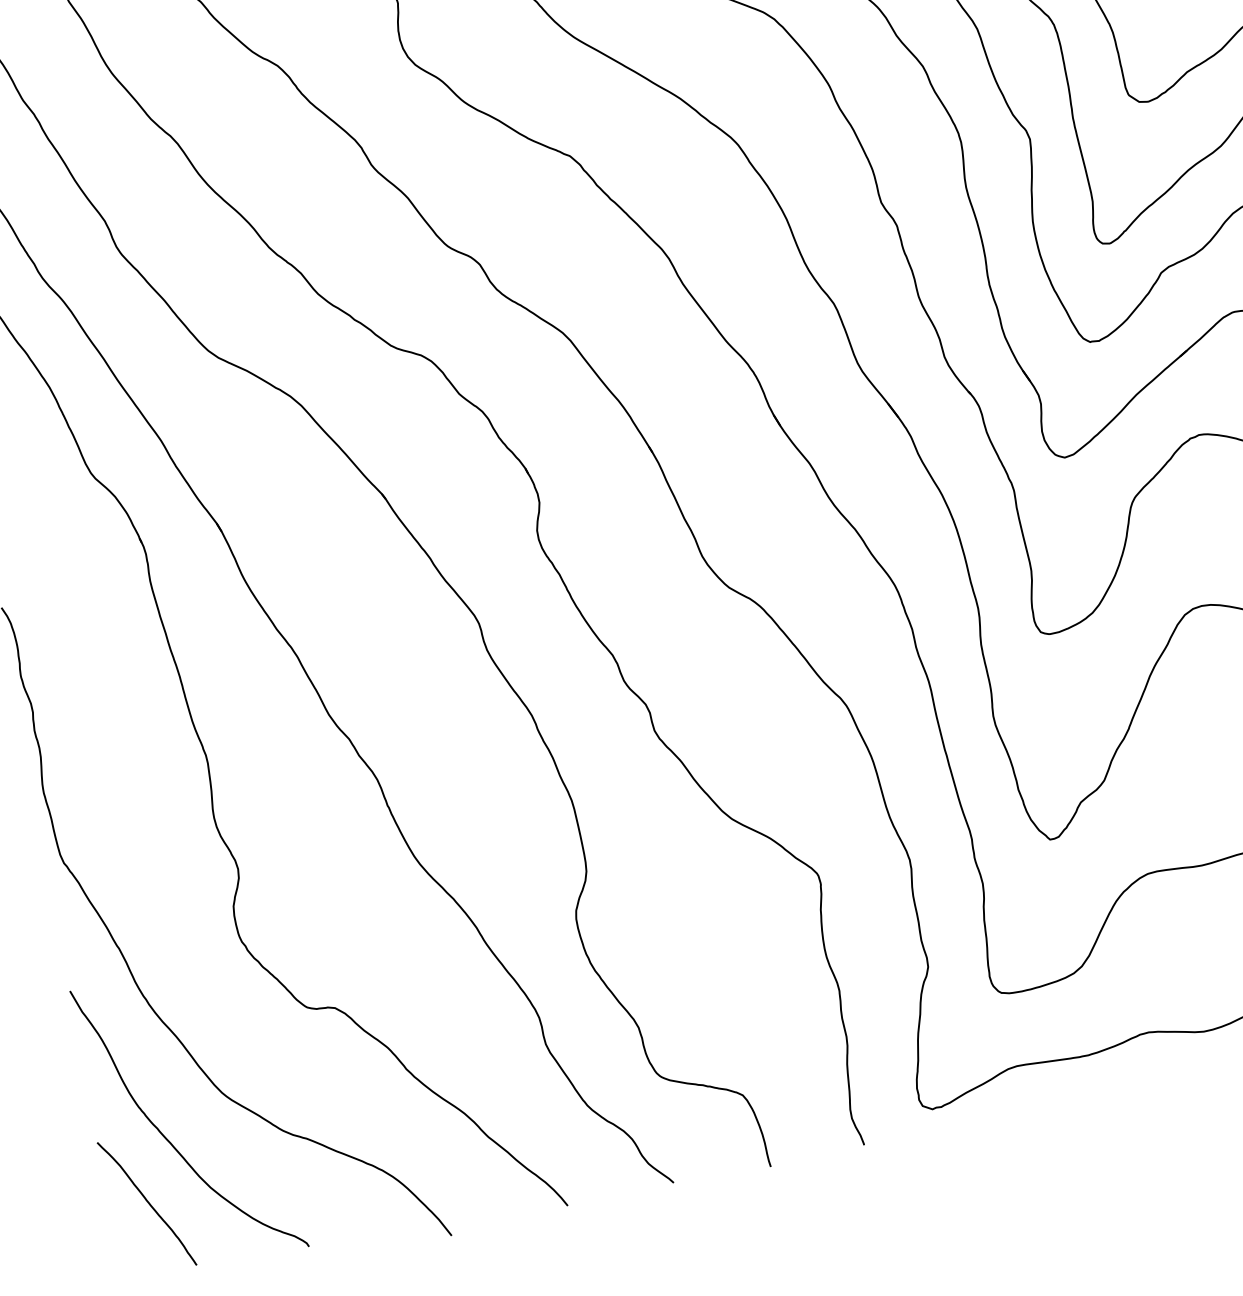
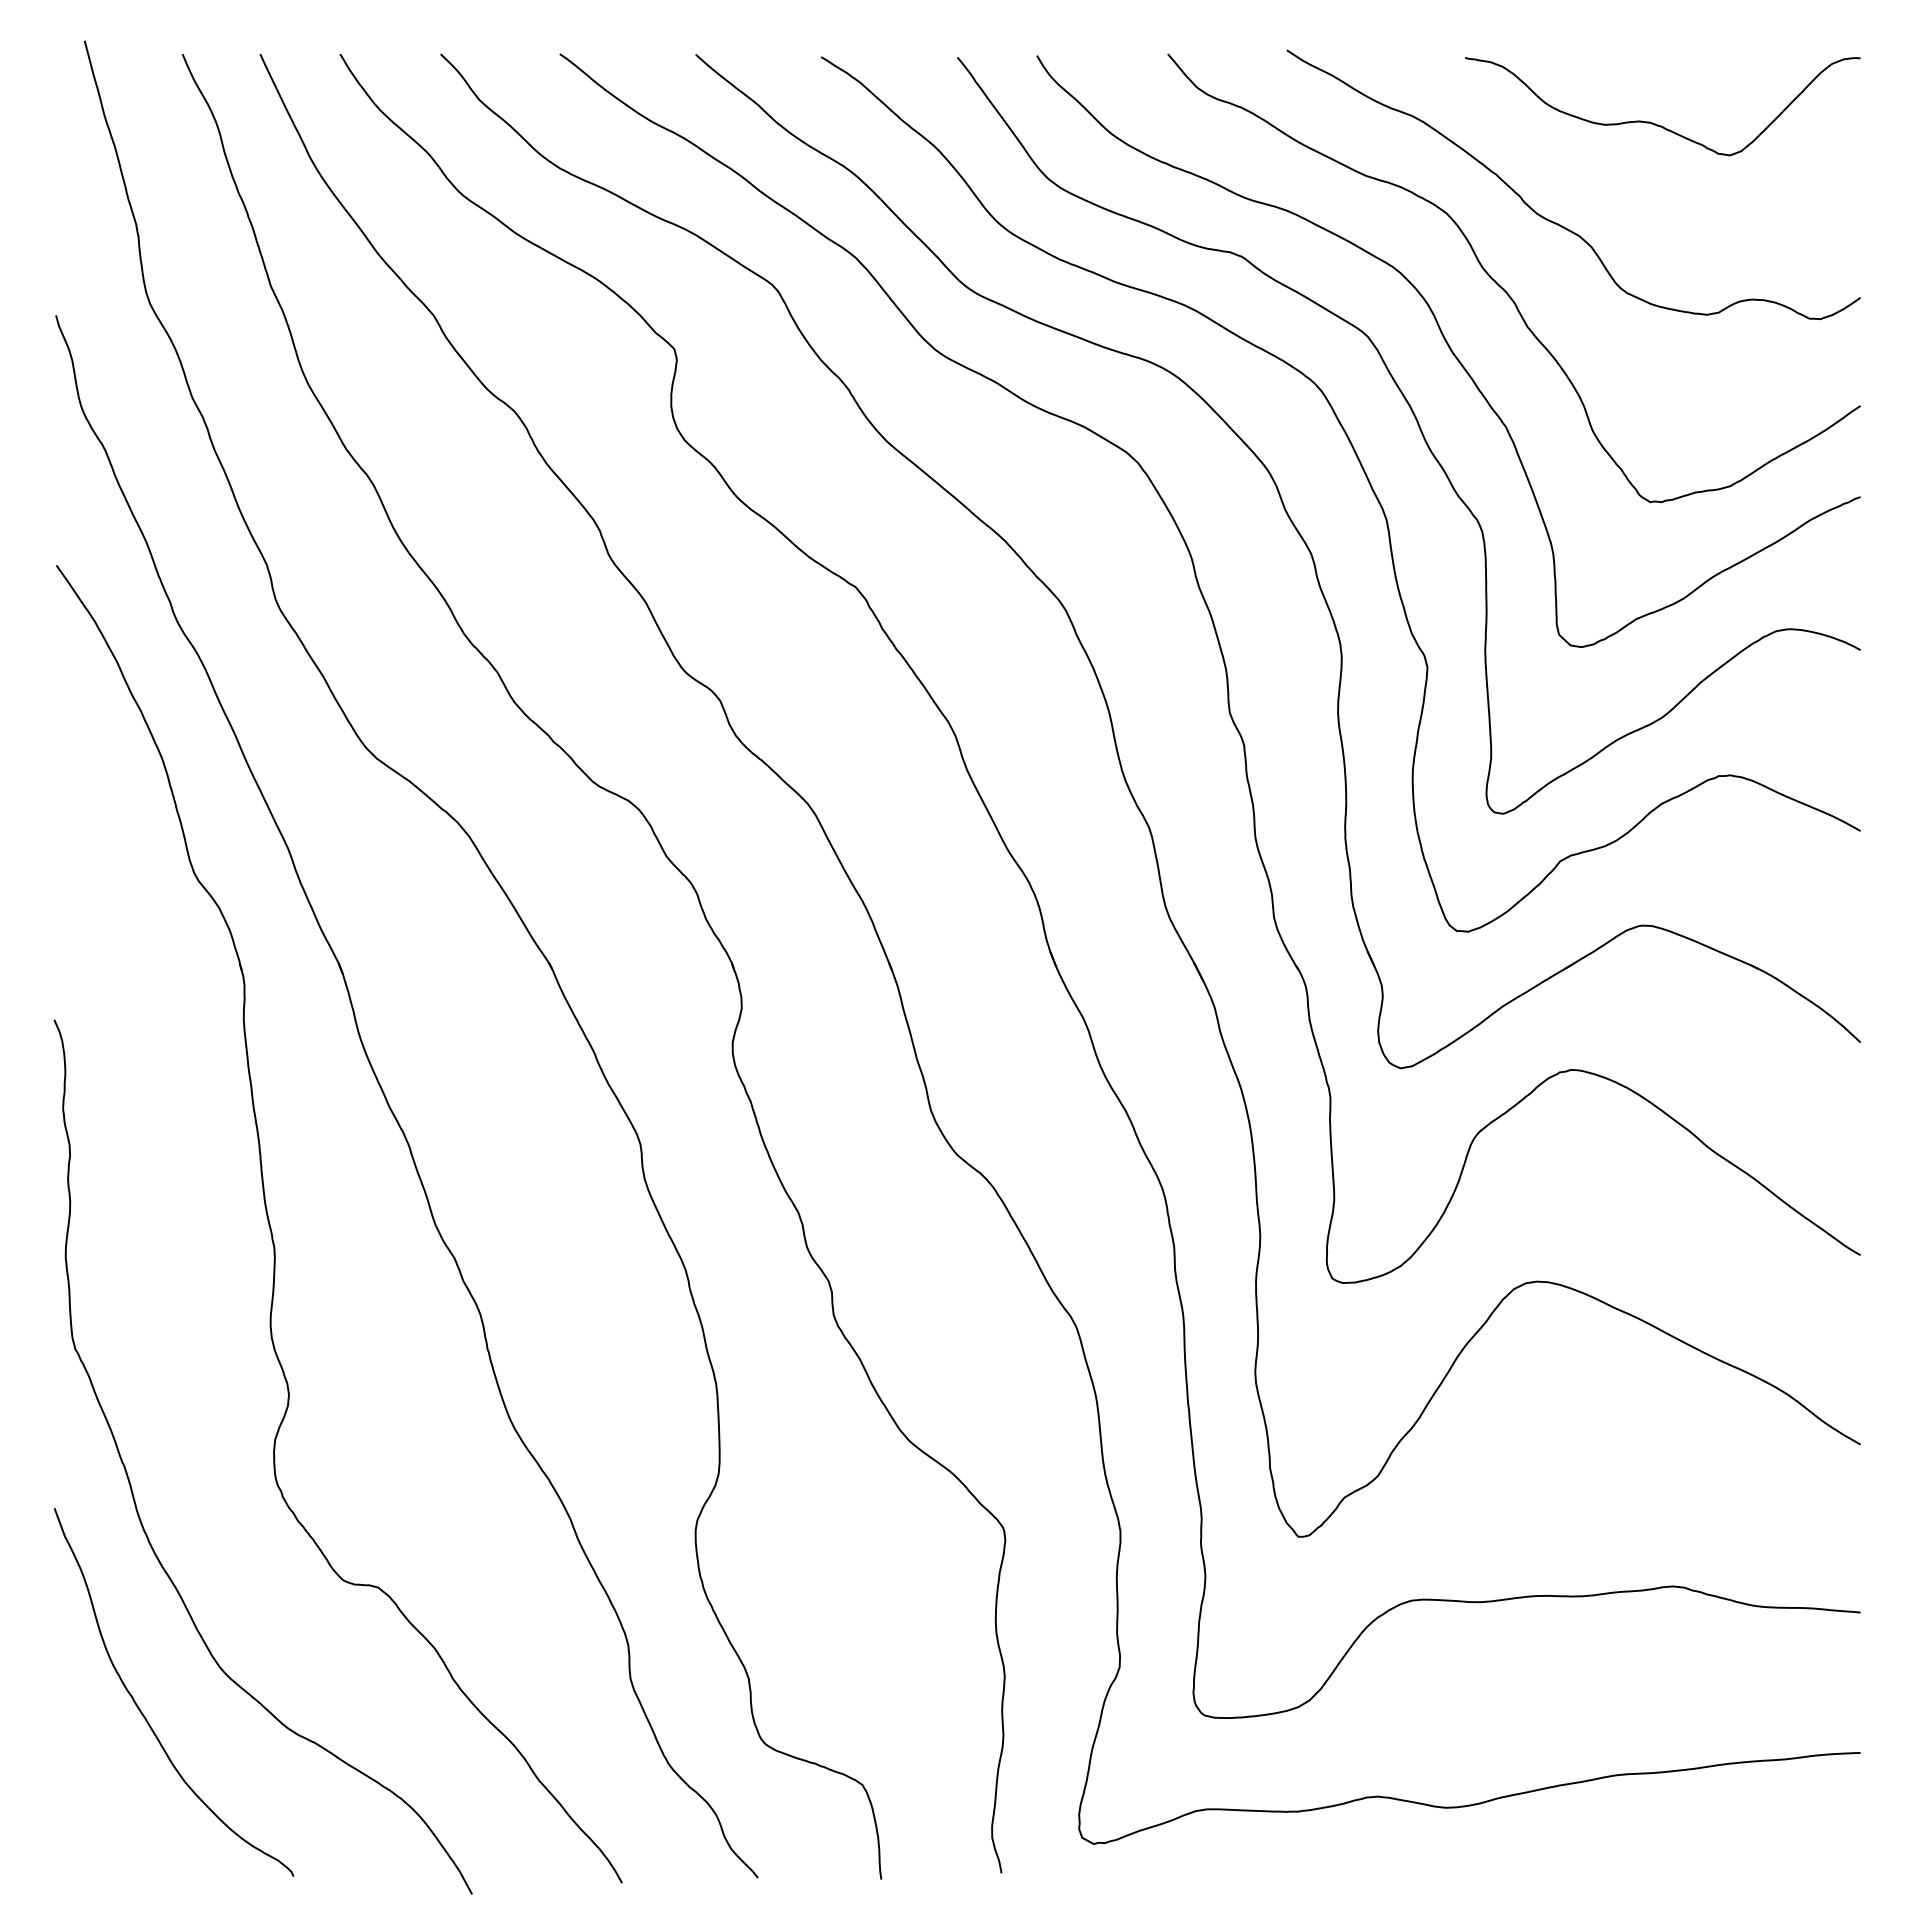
curve: (148, 1204) -> (104, 1788), removed

